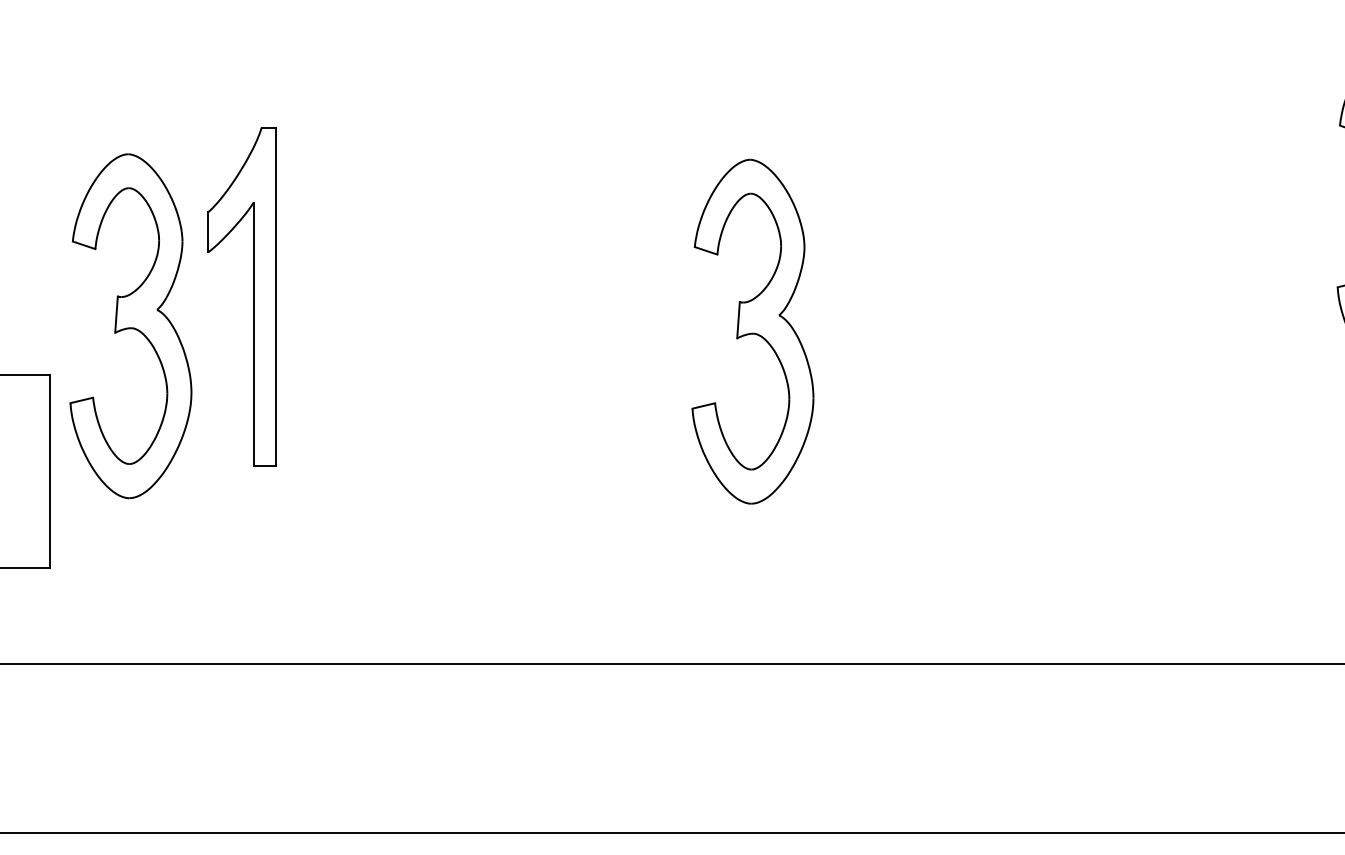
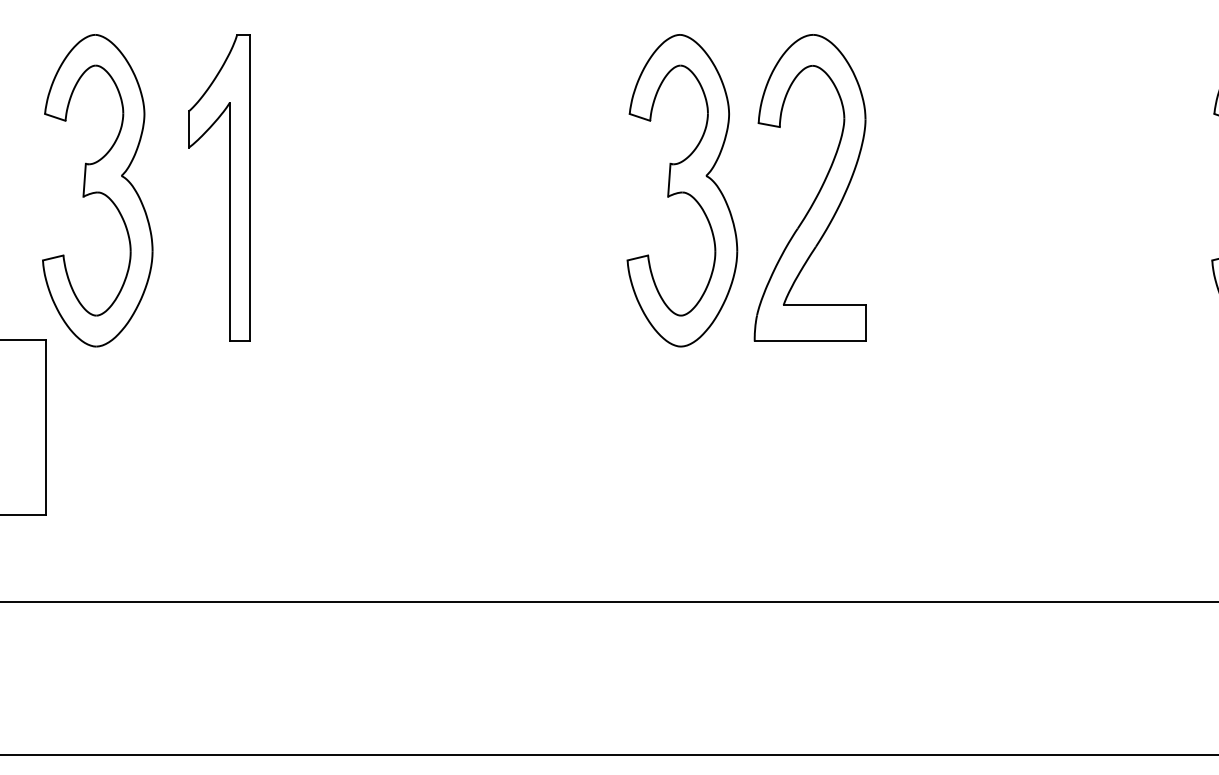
part: (903, 211) -> (818, 191), added
part: (253, 296) -> (229, 187), moved
part: (130, 325) -> (97, 190), moved
part: (753, 331) -> (682, 190), moved

